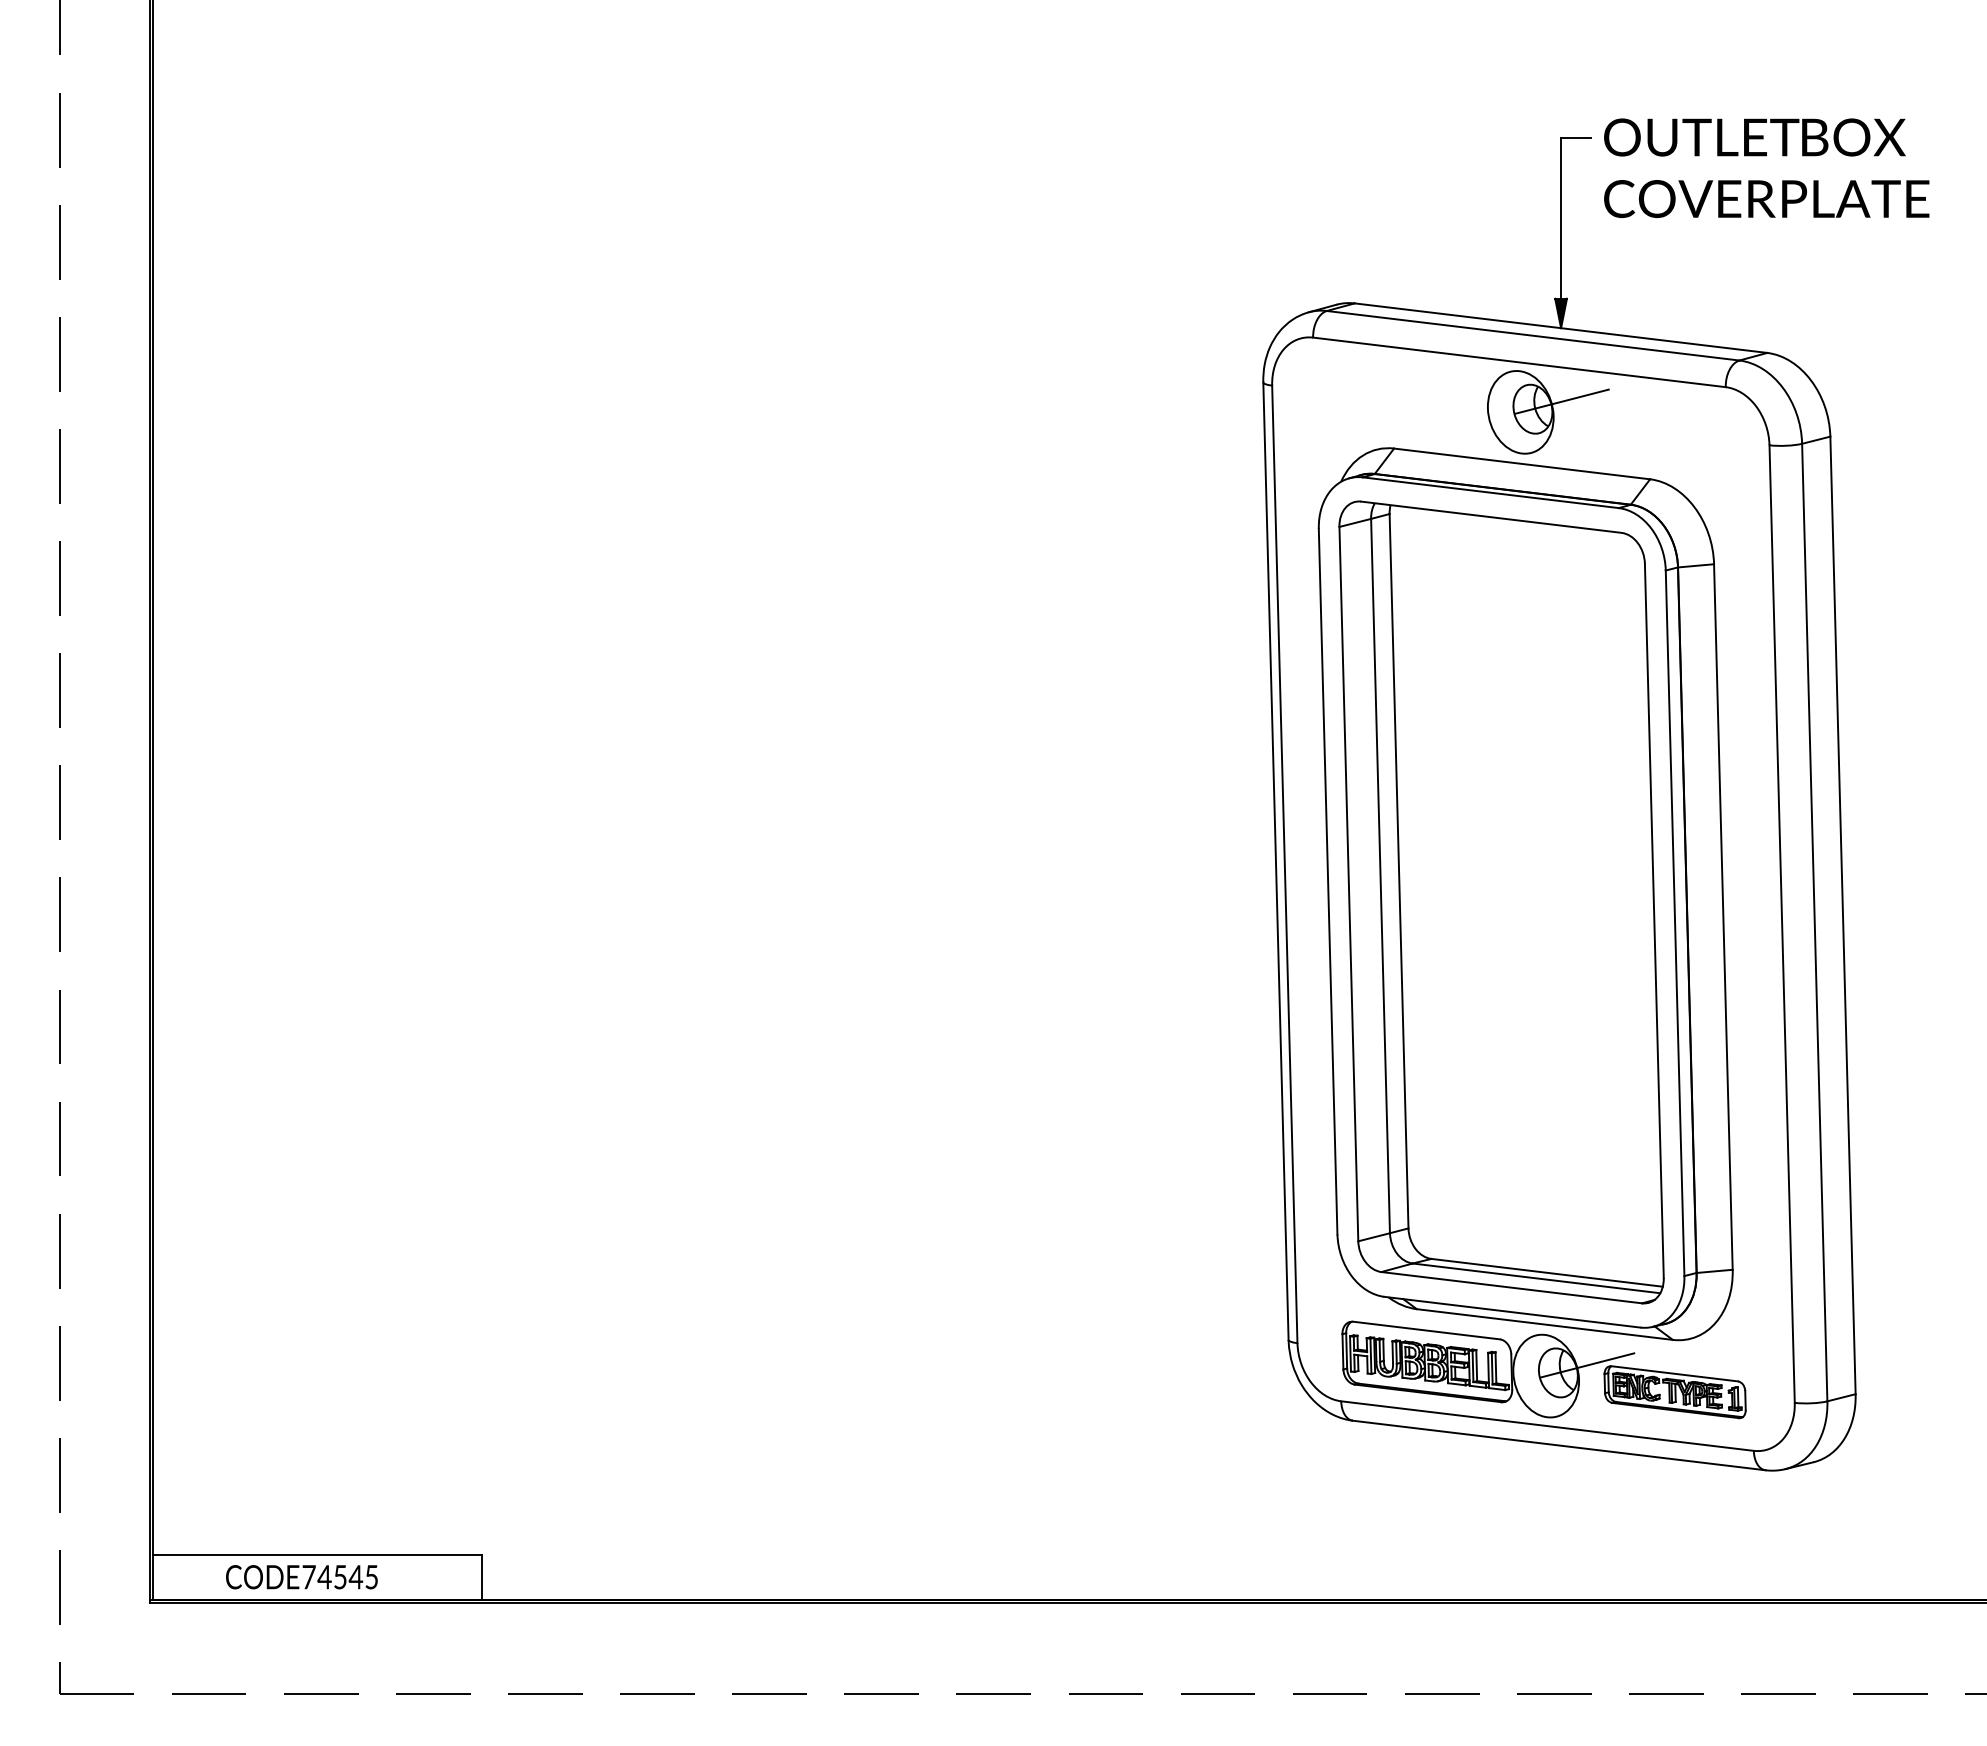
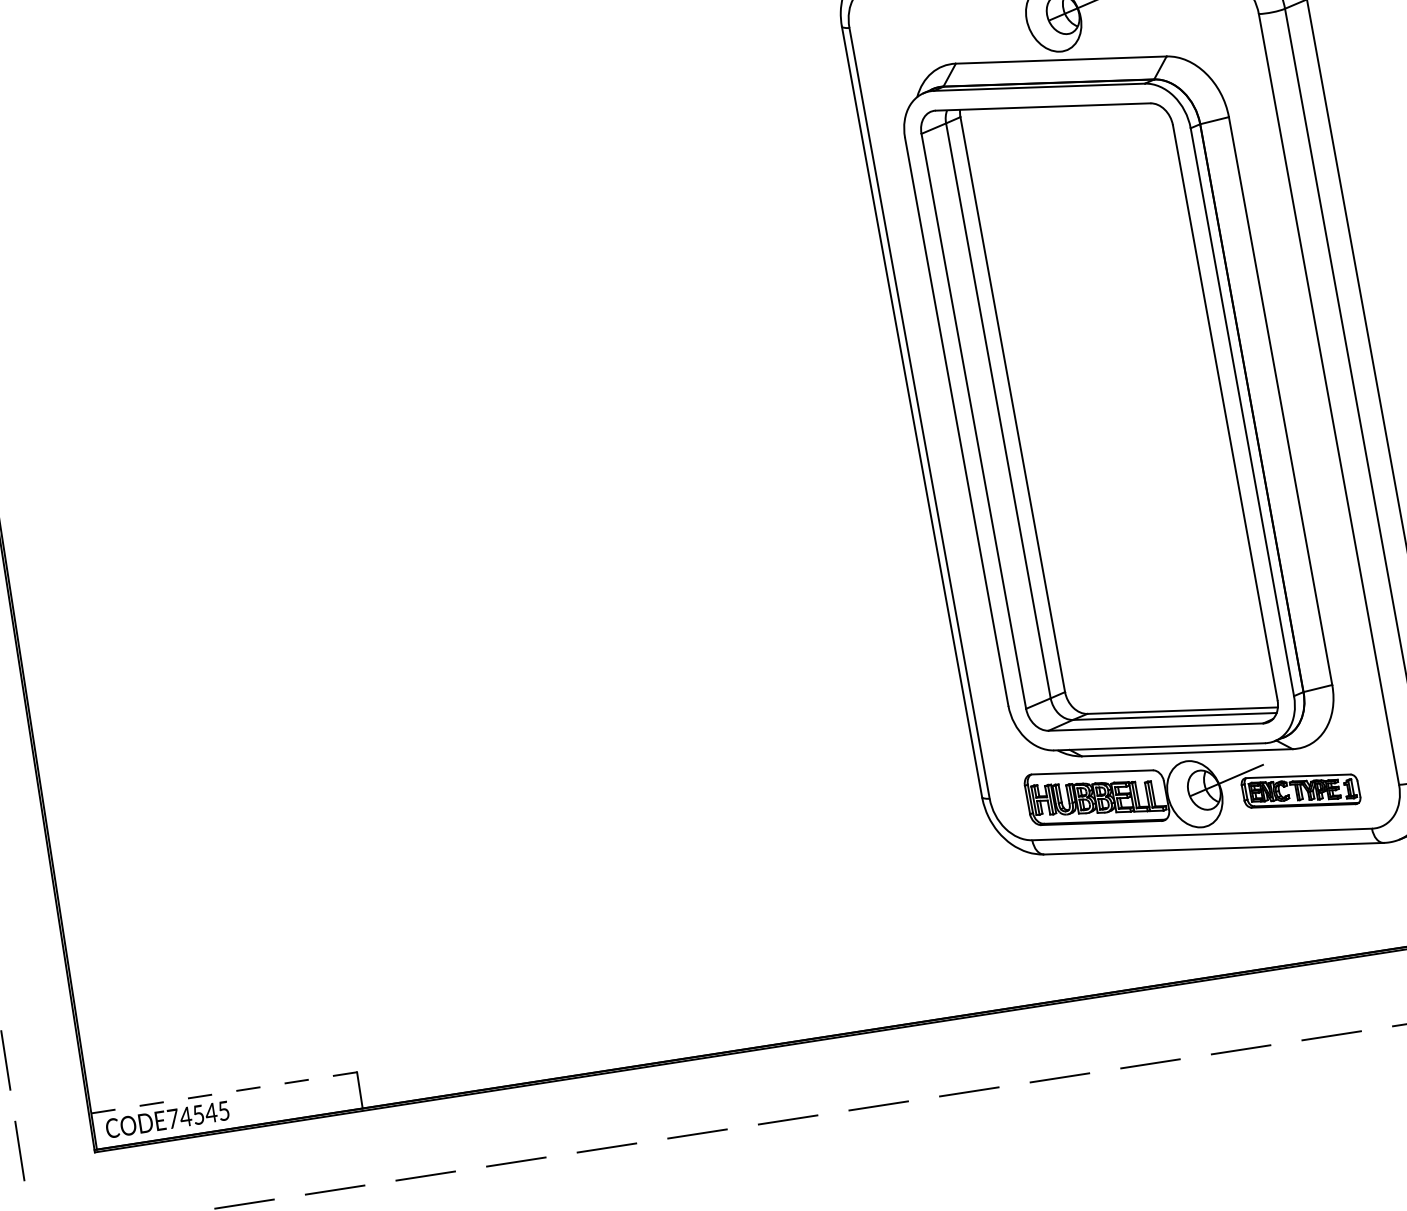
line: (317, 1555) -> (224, 1092), solid -> dashed
text: (301, 1577) -> (167, 1120), moved

